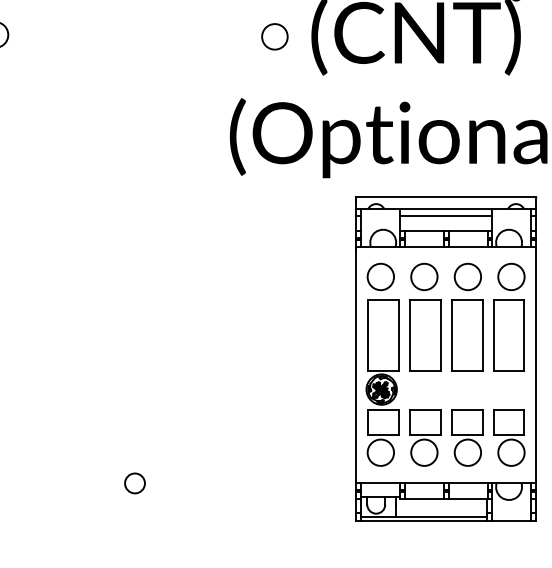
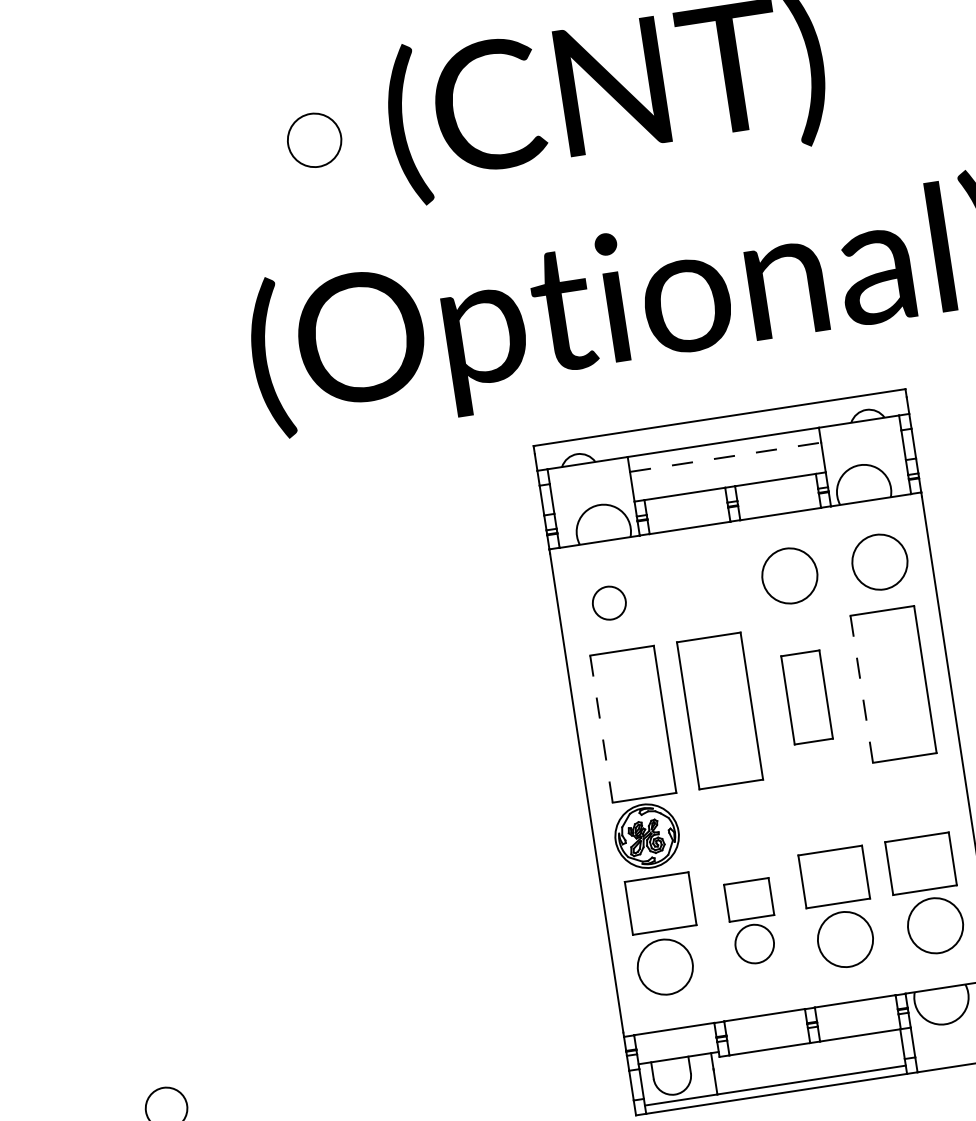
line: (446, 216) -> (726, 457), solid -> dashed
circle: (380, 276) -> (608, 602), size x0.6
circle: (424, 276) -> (699, 588), removed
line: (367, 335) -> (600, 728), solid -> dashed
part: (467, 335) -> (807, 697), size x0.6
line: (493, 335) -> (861, 688), solid -> dashed
part: (425, 437) -> (752, 921), size x0.7

